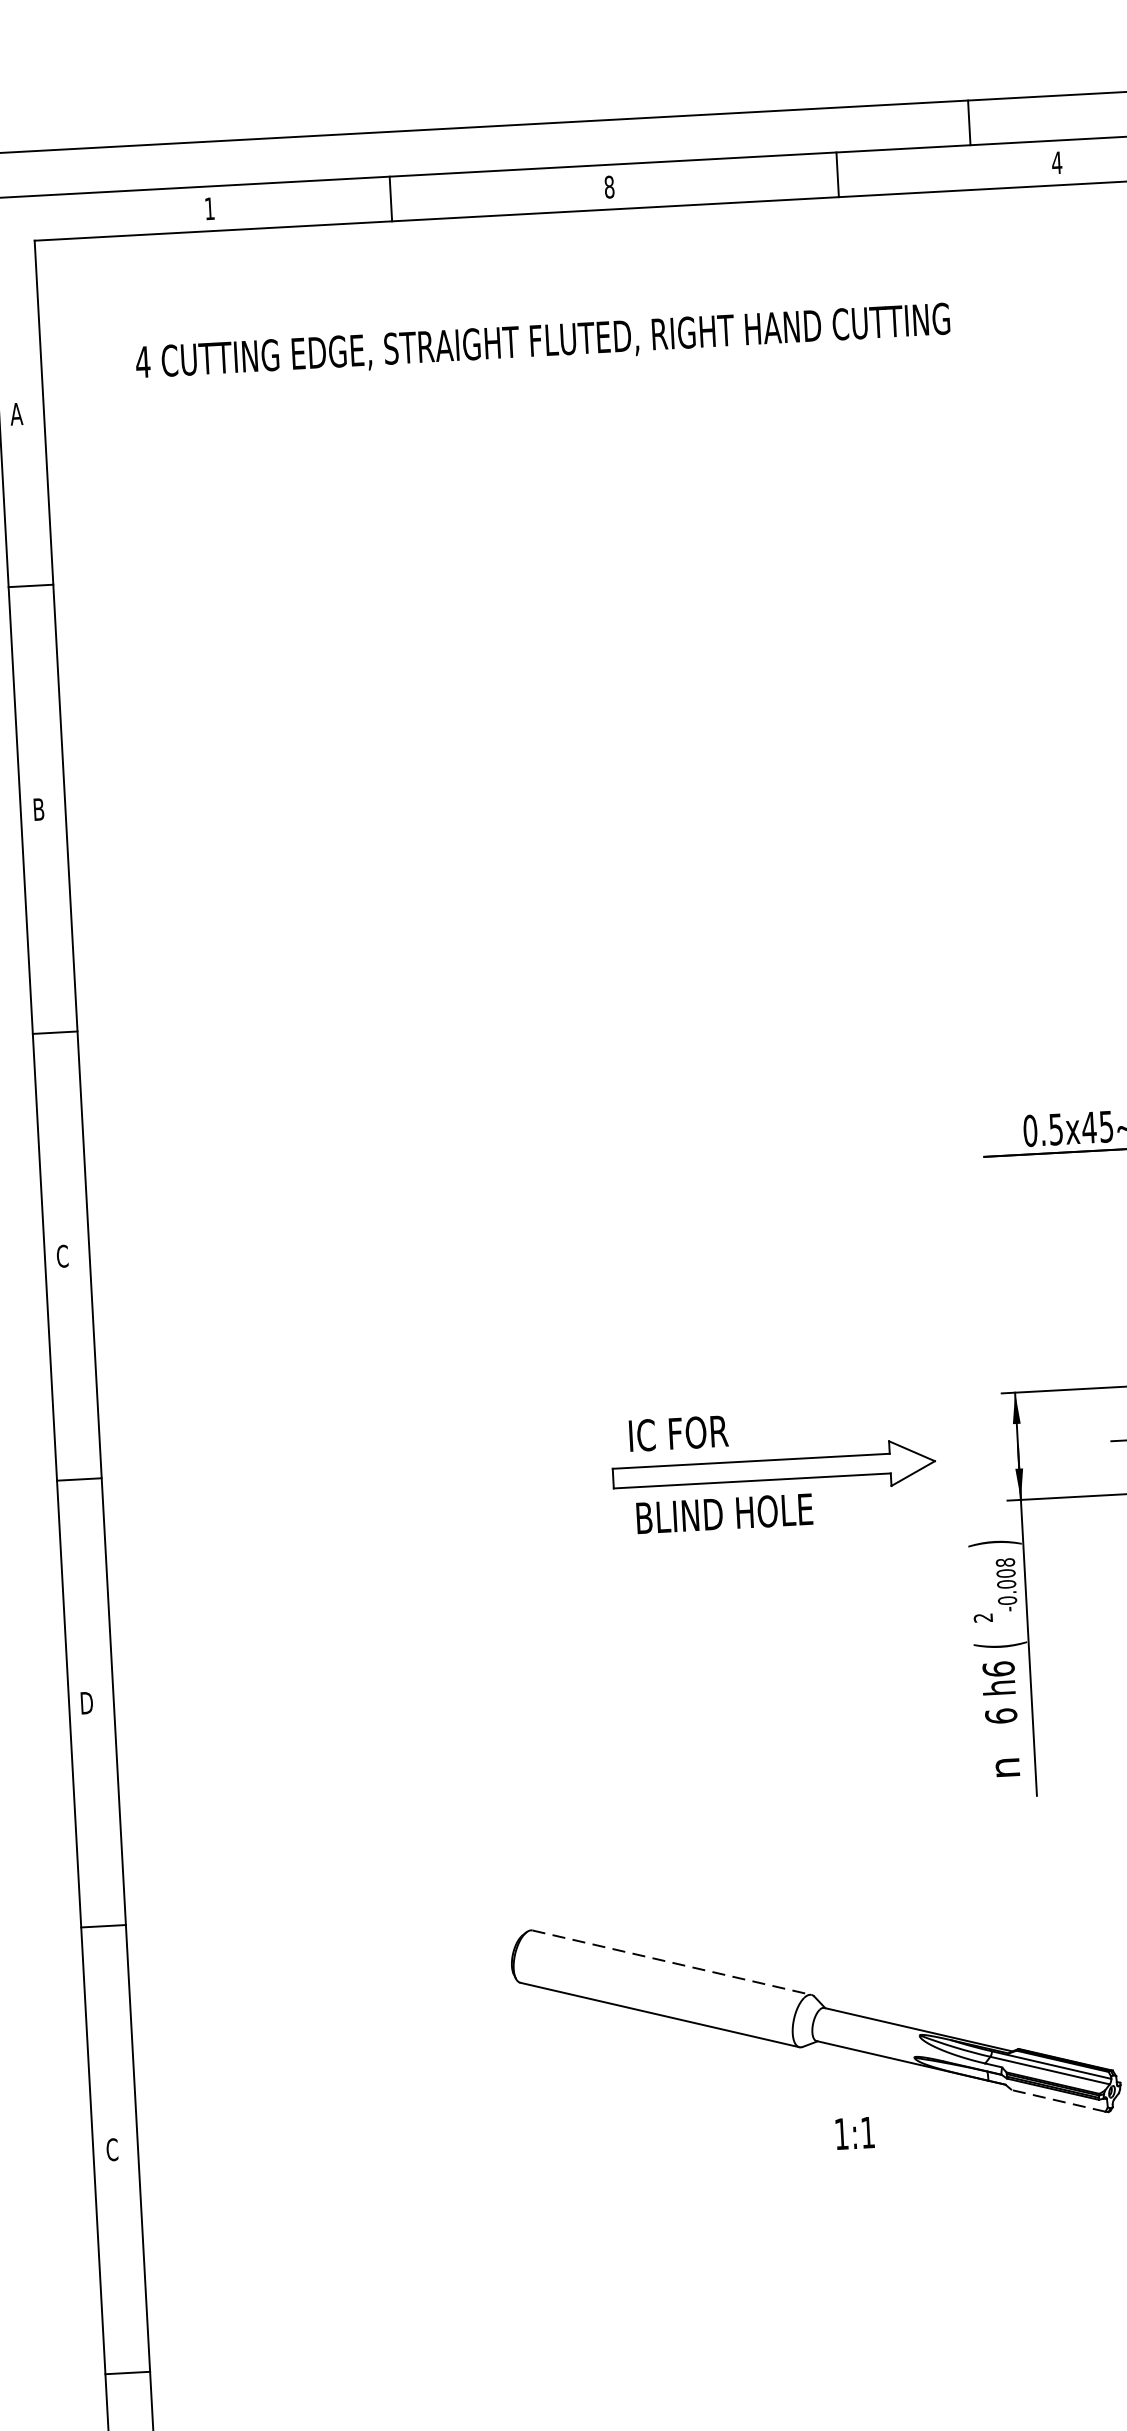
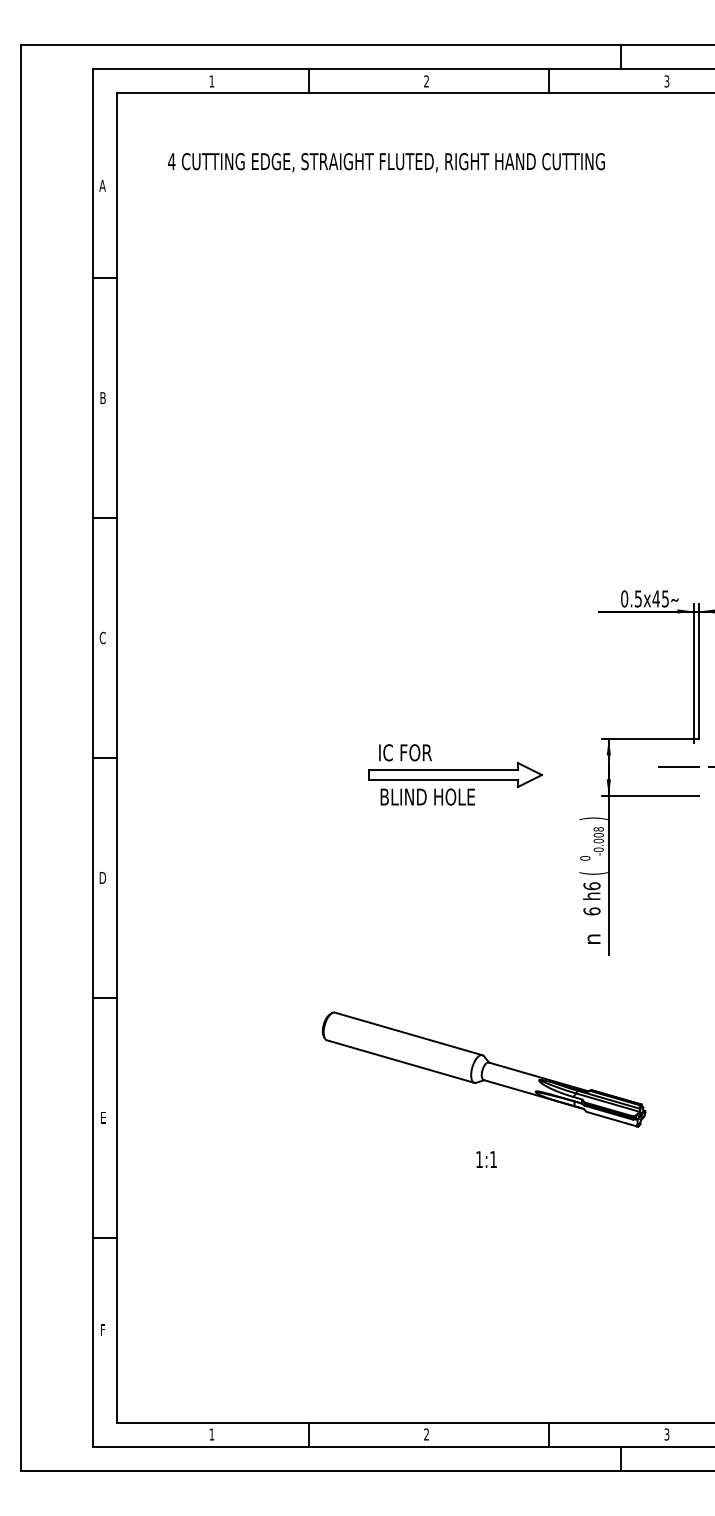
text: (1056, 163) -> (666, 81), 4 -> 3
text: (609, 187) -> (426, 81), 8 -> 2
part: (773, 1468) -> (455, 774), moved
text: (983, 1618) -> (585, 858), 2 -> 0
line: (671, 1961) -> (408, 1033), dashed -> solid
line: (1058, 2101) -> (611, 1119), dashed -> solid
text: (854, 2133) -> (486, 1159), moved
text: (112, 2149) -> (103, 1117), C -> E

